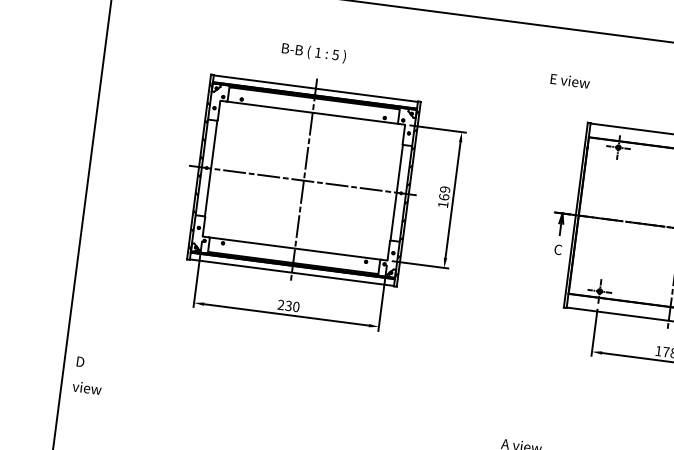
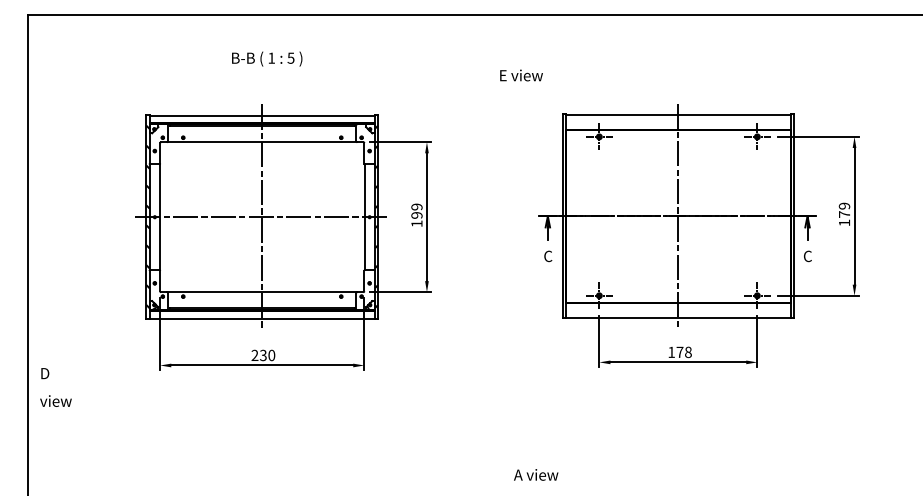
text: (314, 52) -> (267, 58), moved
text: (570, 81) -> (521, 75), moved
text: (443, 197) -> (416, 215), 169 -> 199
text: (88, 375) -> (55, 387), moved

